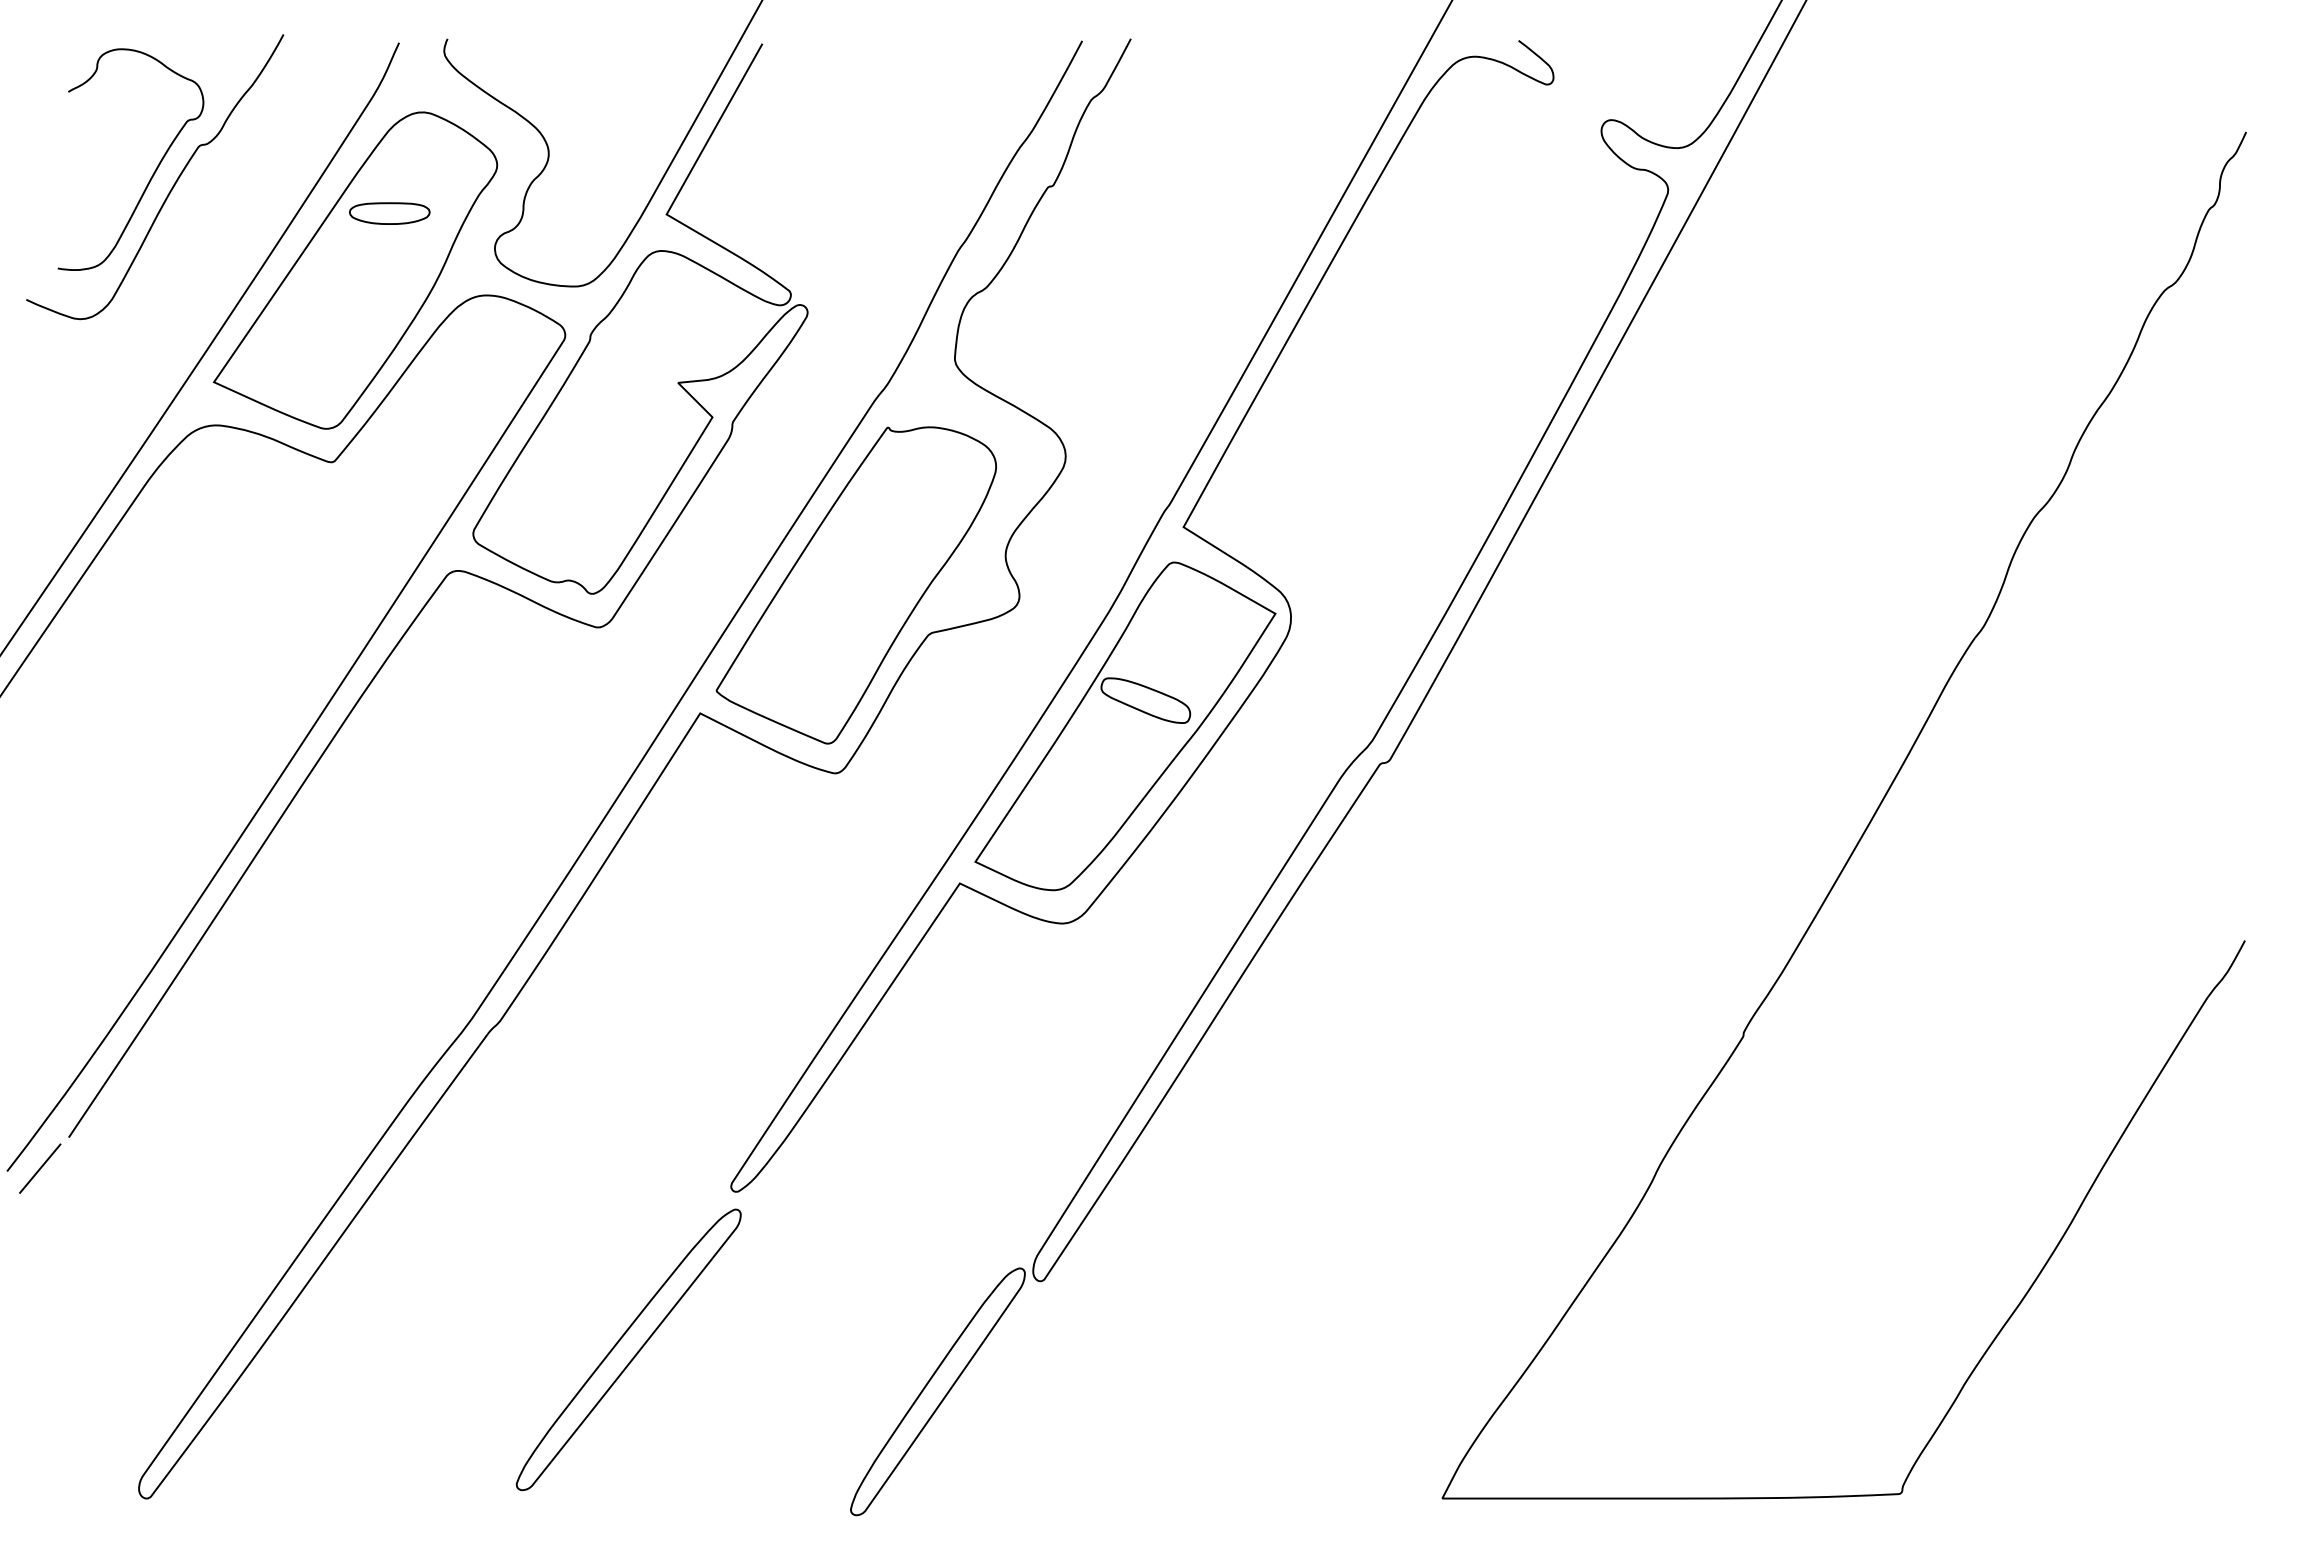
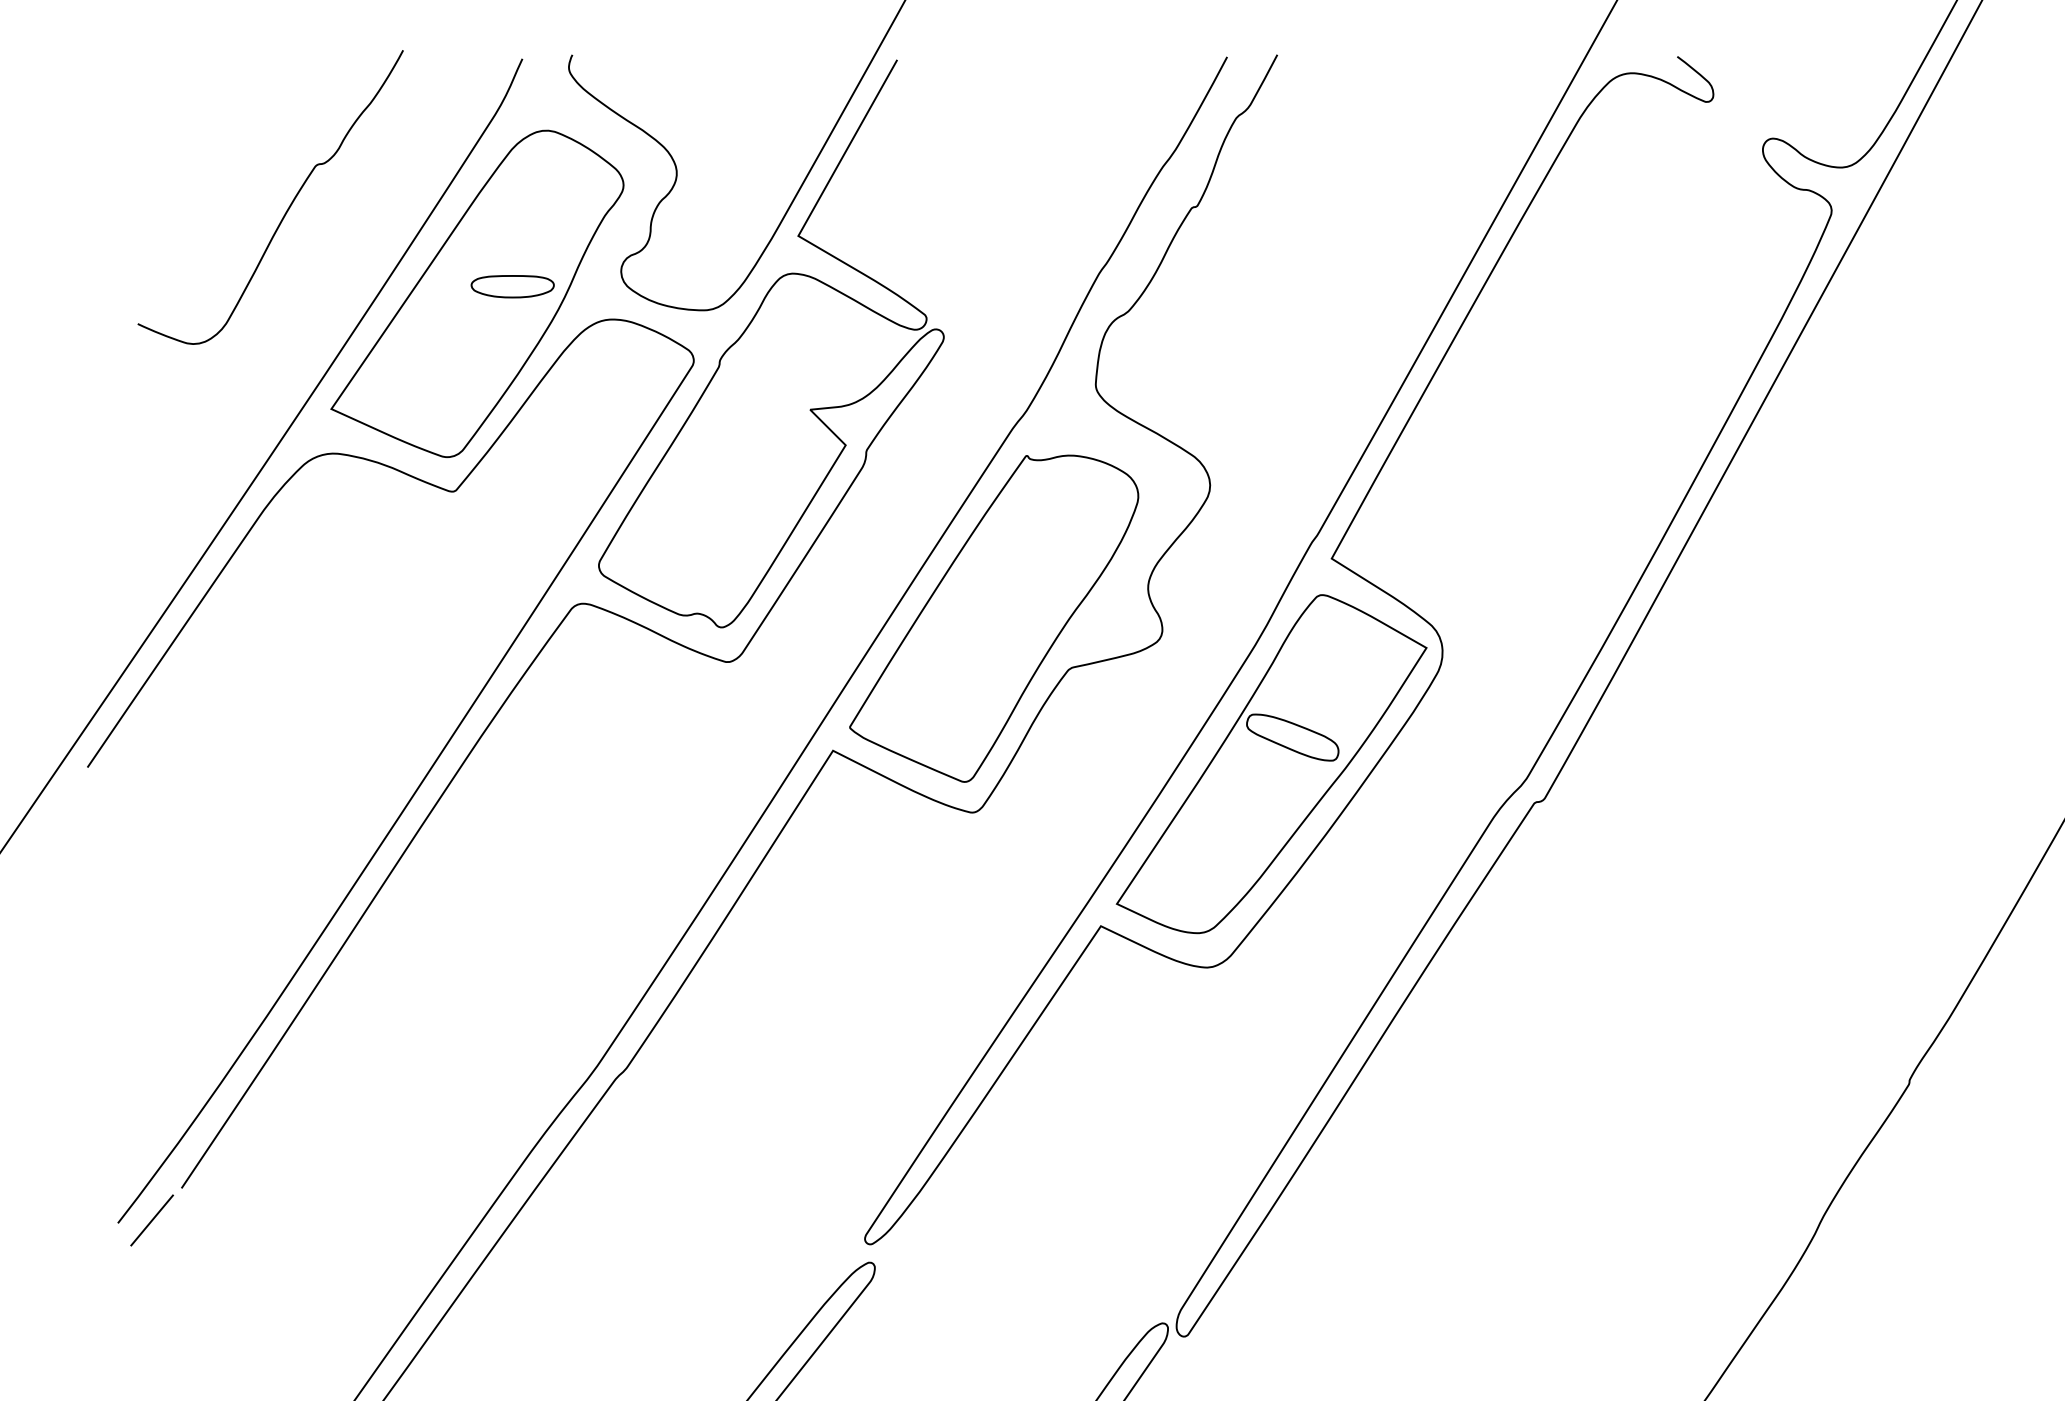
curve: (154, 170) -> (270, 190), removed
part: (389, 213) -> (512, 286), moved

